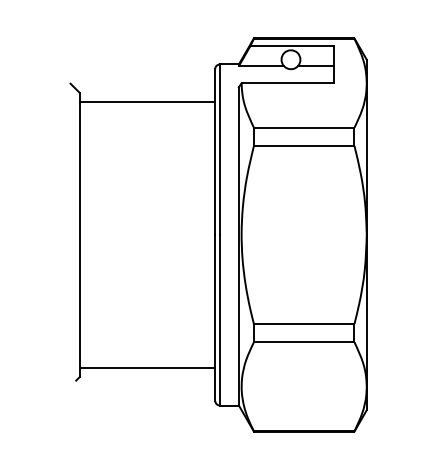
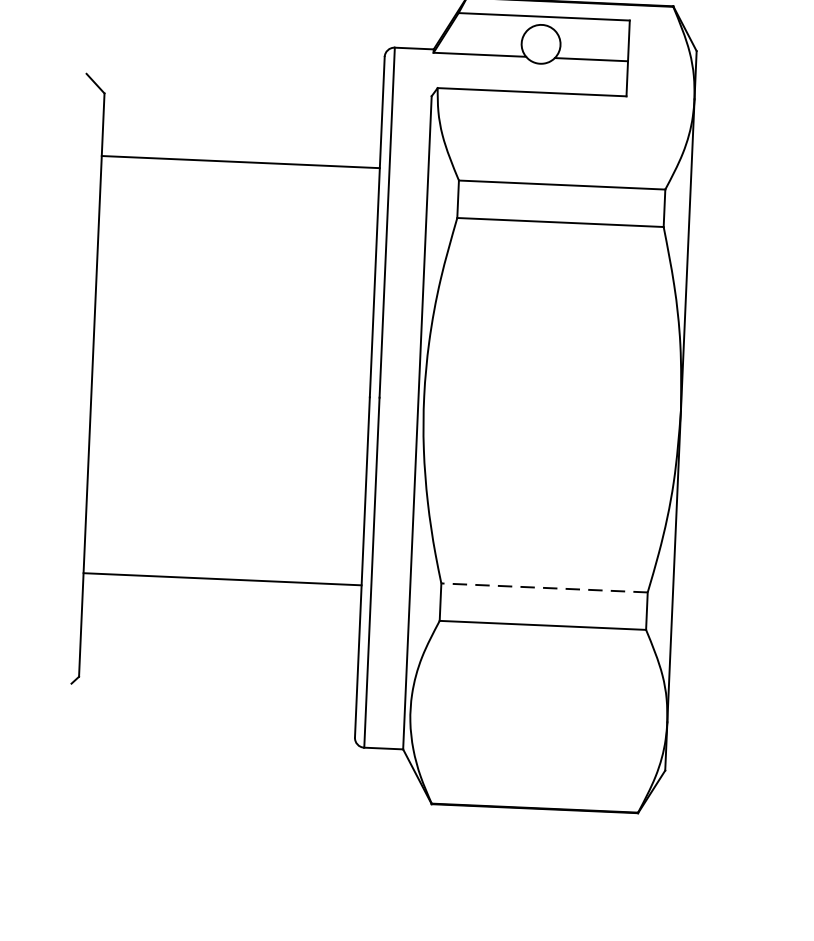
line: (147, 102) -> (240, 162), moved
line: (303, 324) -> (543, 588), solid -> dashed
line: (147, 367) -> (222, 579), moved

